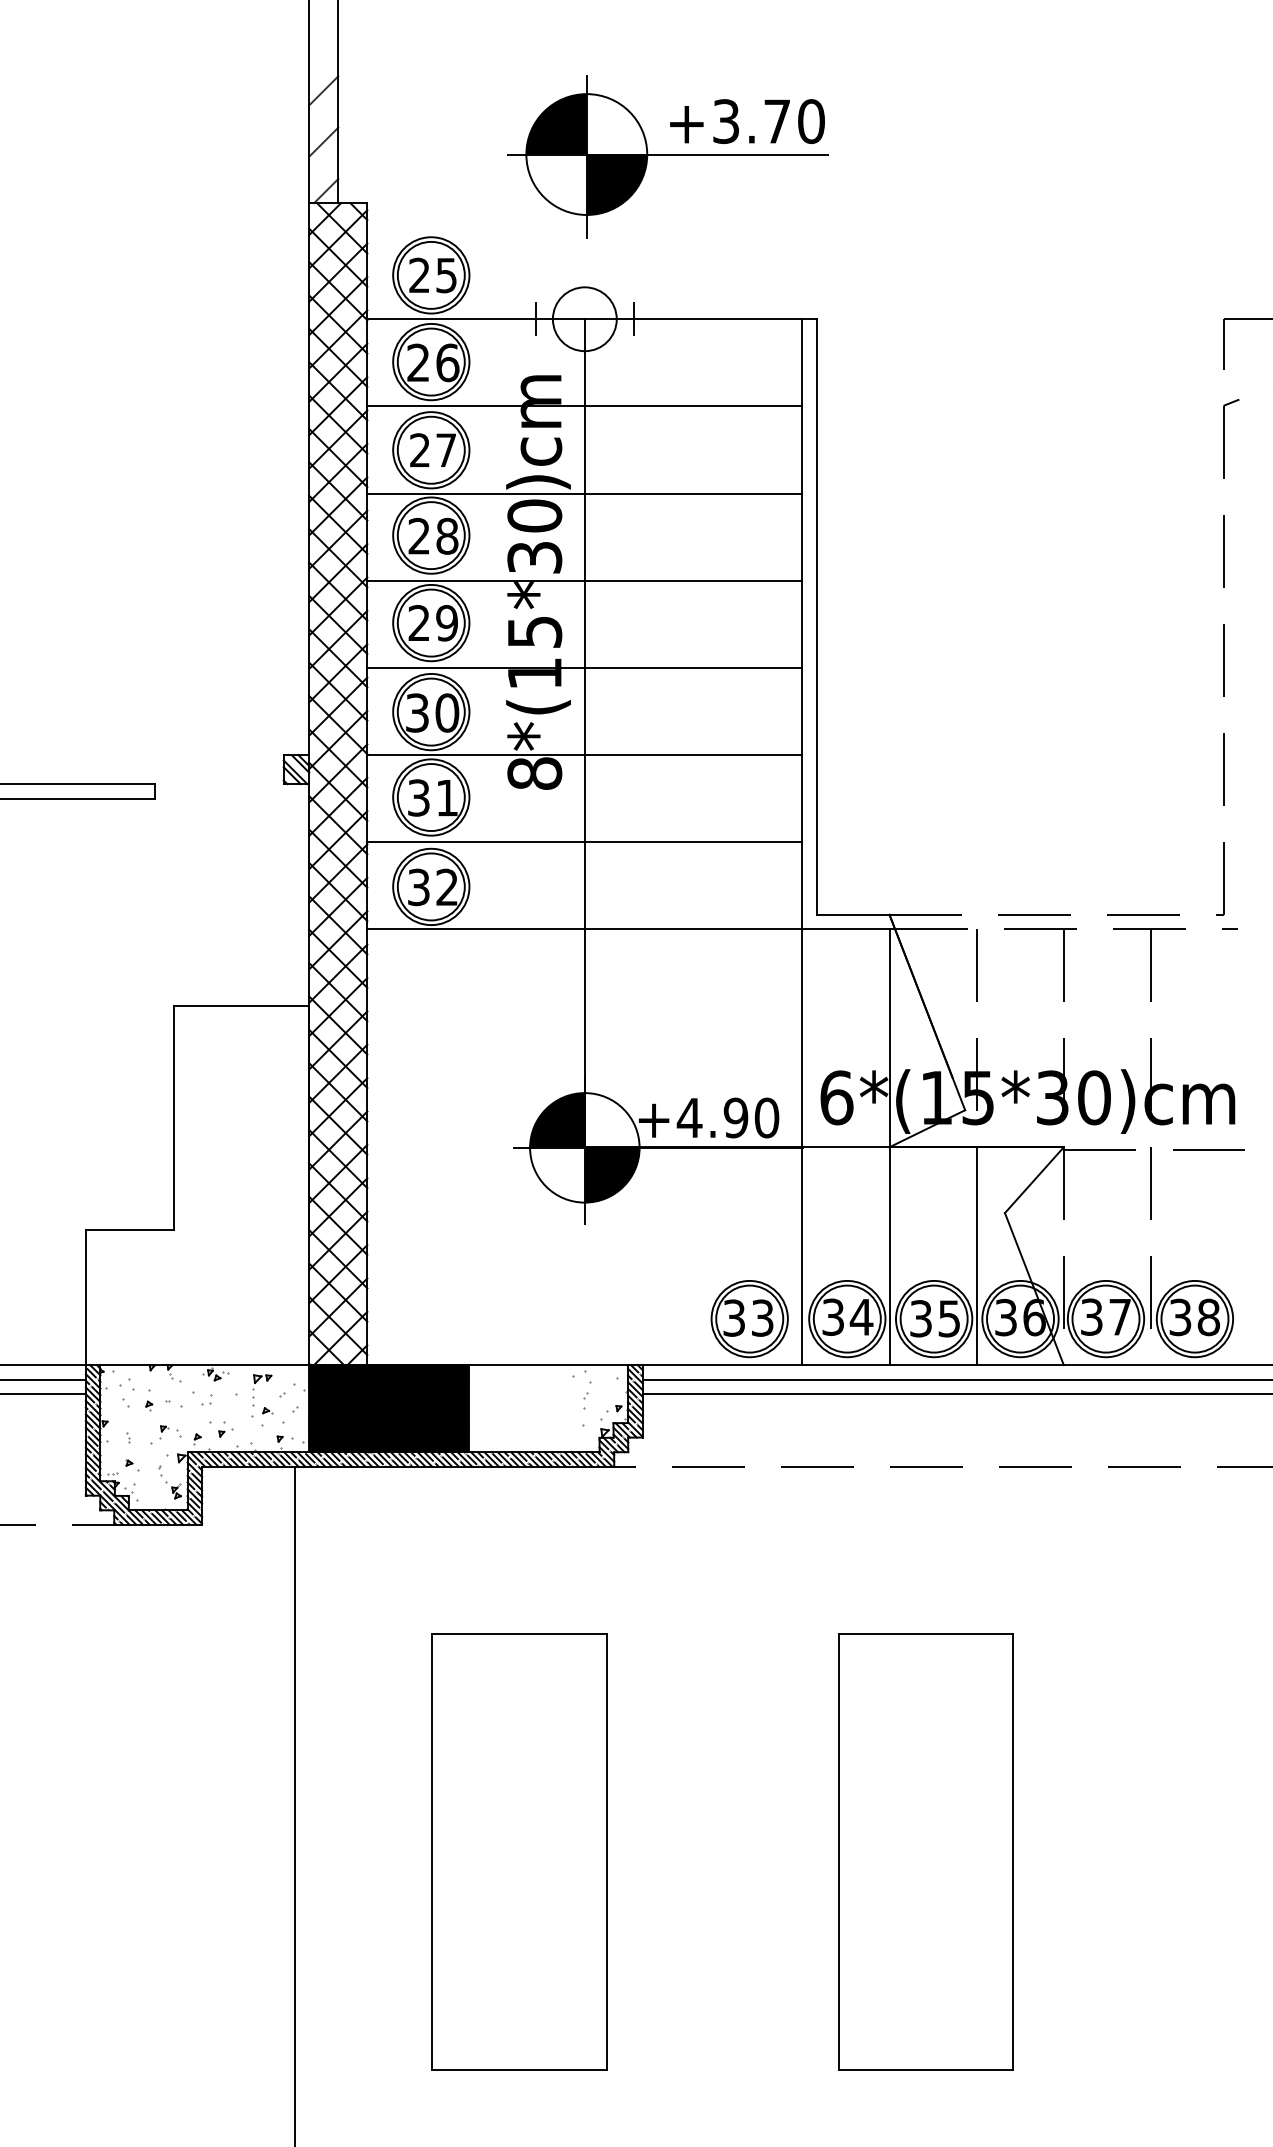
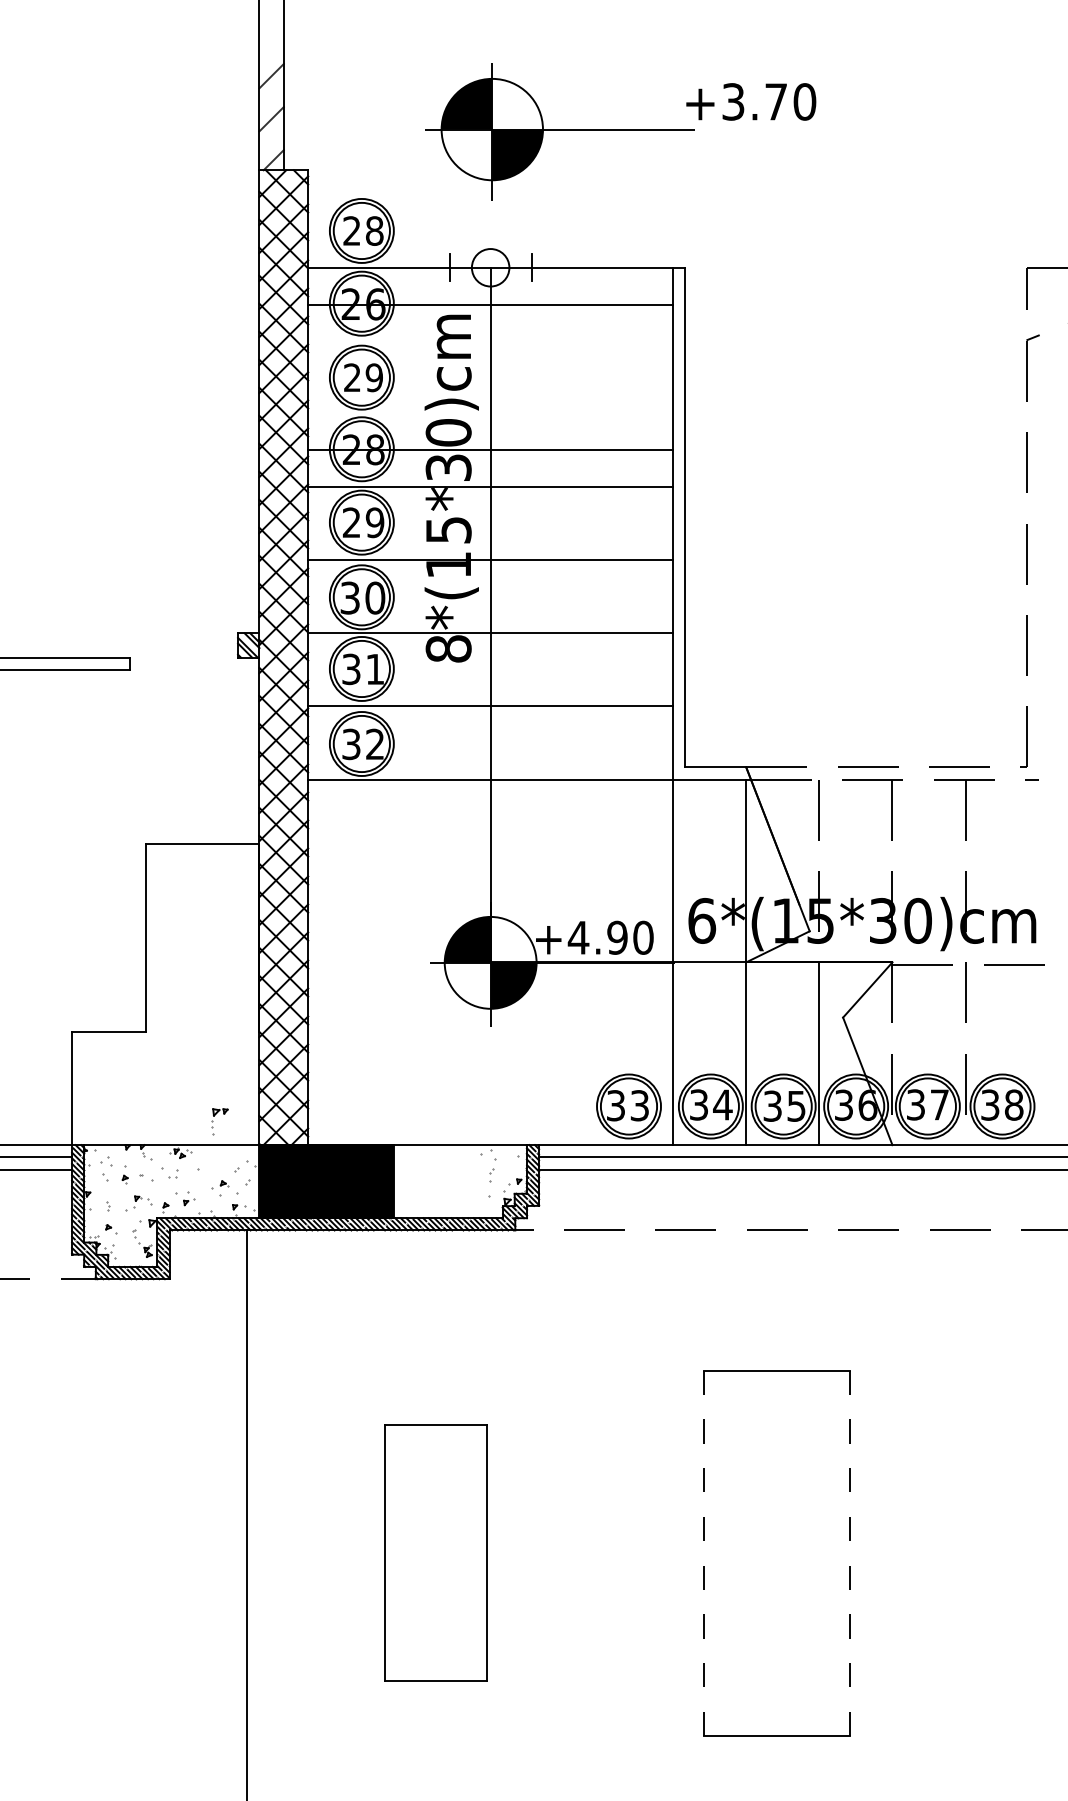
text: (747, 121) -> (751, 101), moved
text: (446, 275) -> (374, 231), 25 -> 28
circle: (584, 319) -> (490, 267), size x0.7
line: (584, 406) -> (490, 304), moved
text: (446, 450) -> (374, 377), 27 -> 29
line: (584, 493) -> (490, 450), moved
part: (254, 1389) -> (213, 1121), moved
part: (519, 1851) -> (435, 1553), size x0.7
line: (839, 1851) -> (704, 1553), solid -> dashed
line: (1013, 1851) -> (850, 1553), solid -> dashed

